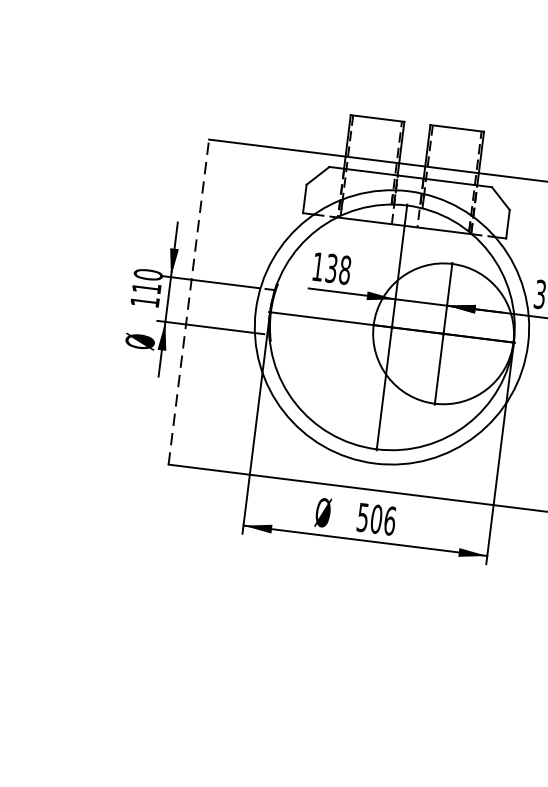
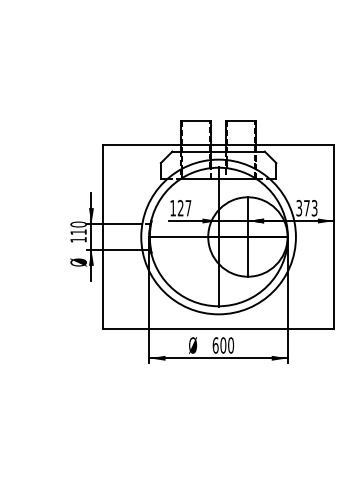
text: (338, 269) -> (184, 208), 138 -> 127
line: (189, 301) -> (103, 236), dashed -> solid
text: (376, 519) -> (223, 345), 506 -> 600

